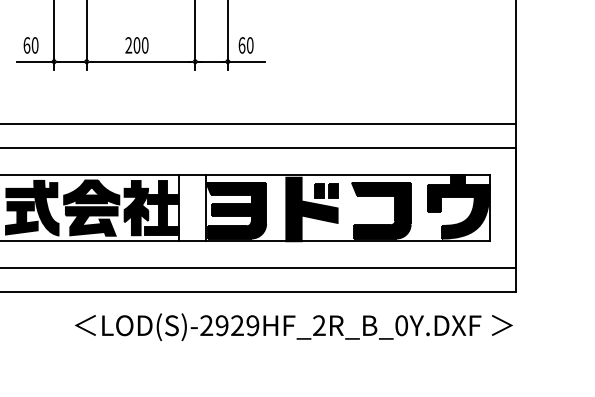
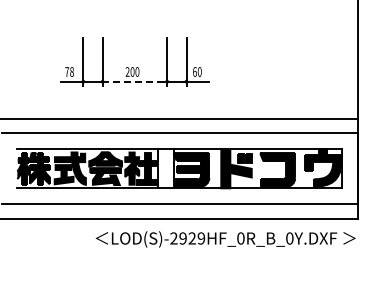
text: (30, 44) -> (69, 71), 60 -> 78
line: (140, 61) -> (134, 81), solid -> dashed
text: (318, 325) -> (240, 238), LOD(S)-2929HF_2R_B_0Y.DXF -> LOD(S)-2929HF_0R_B_0Y.DXF

